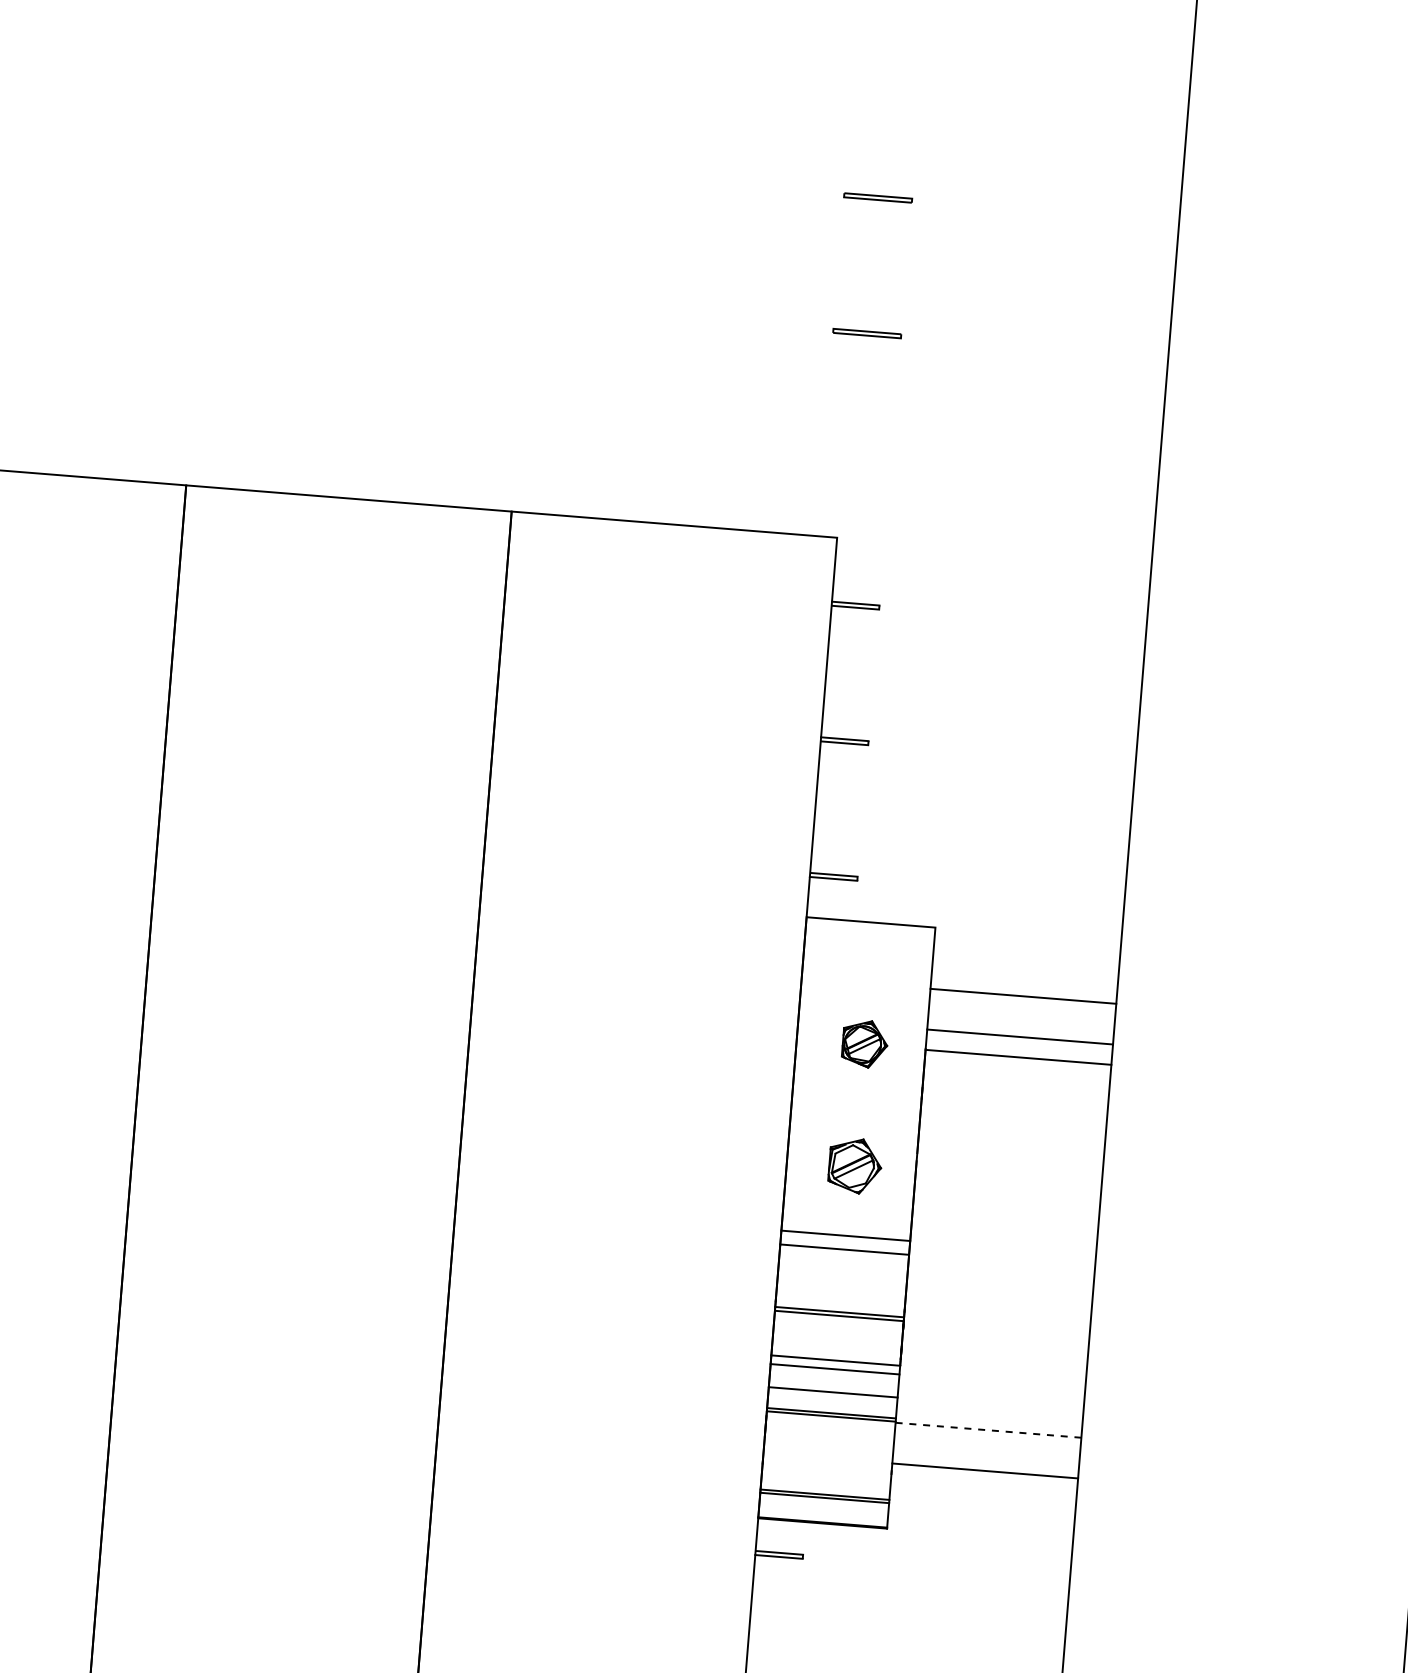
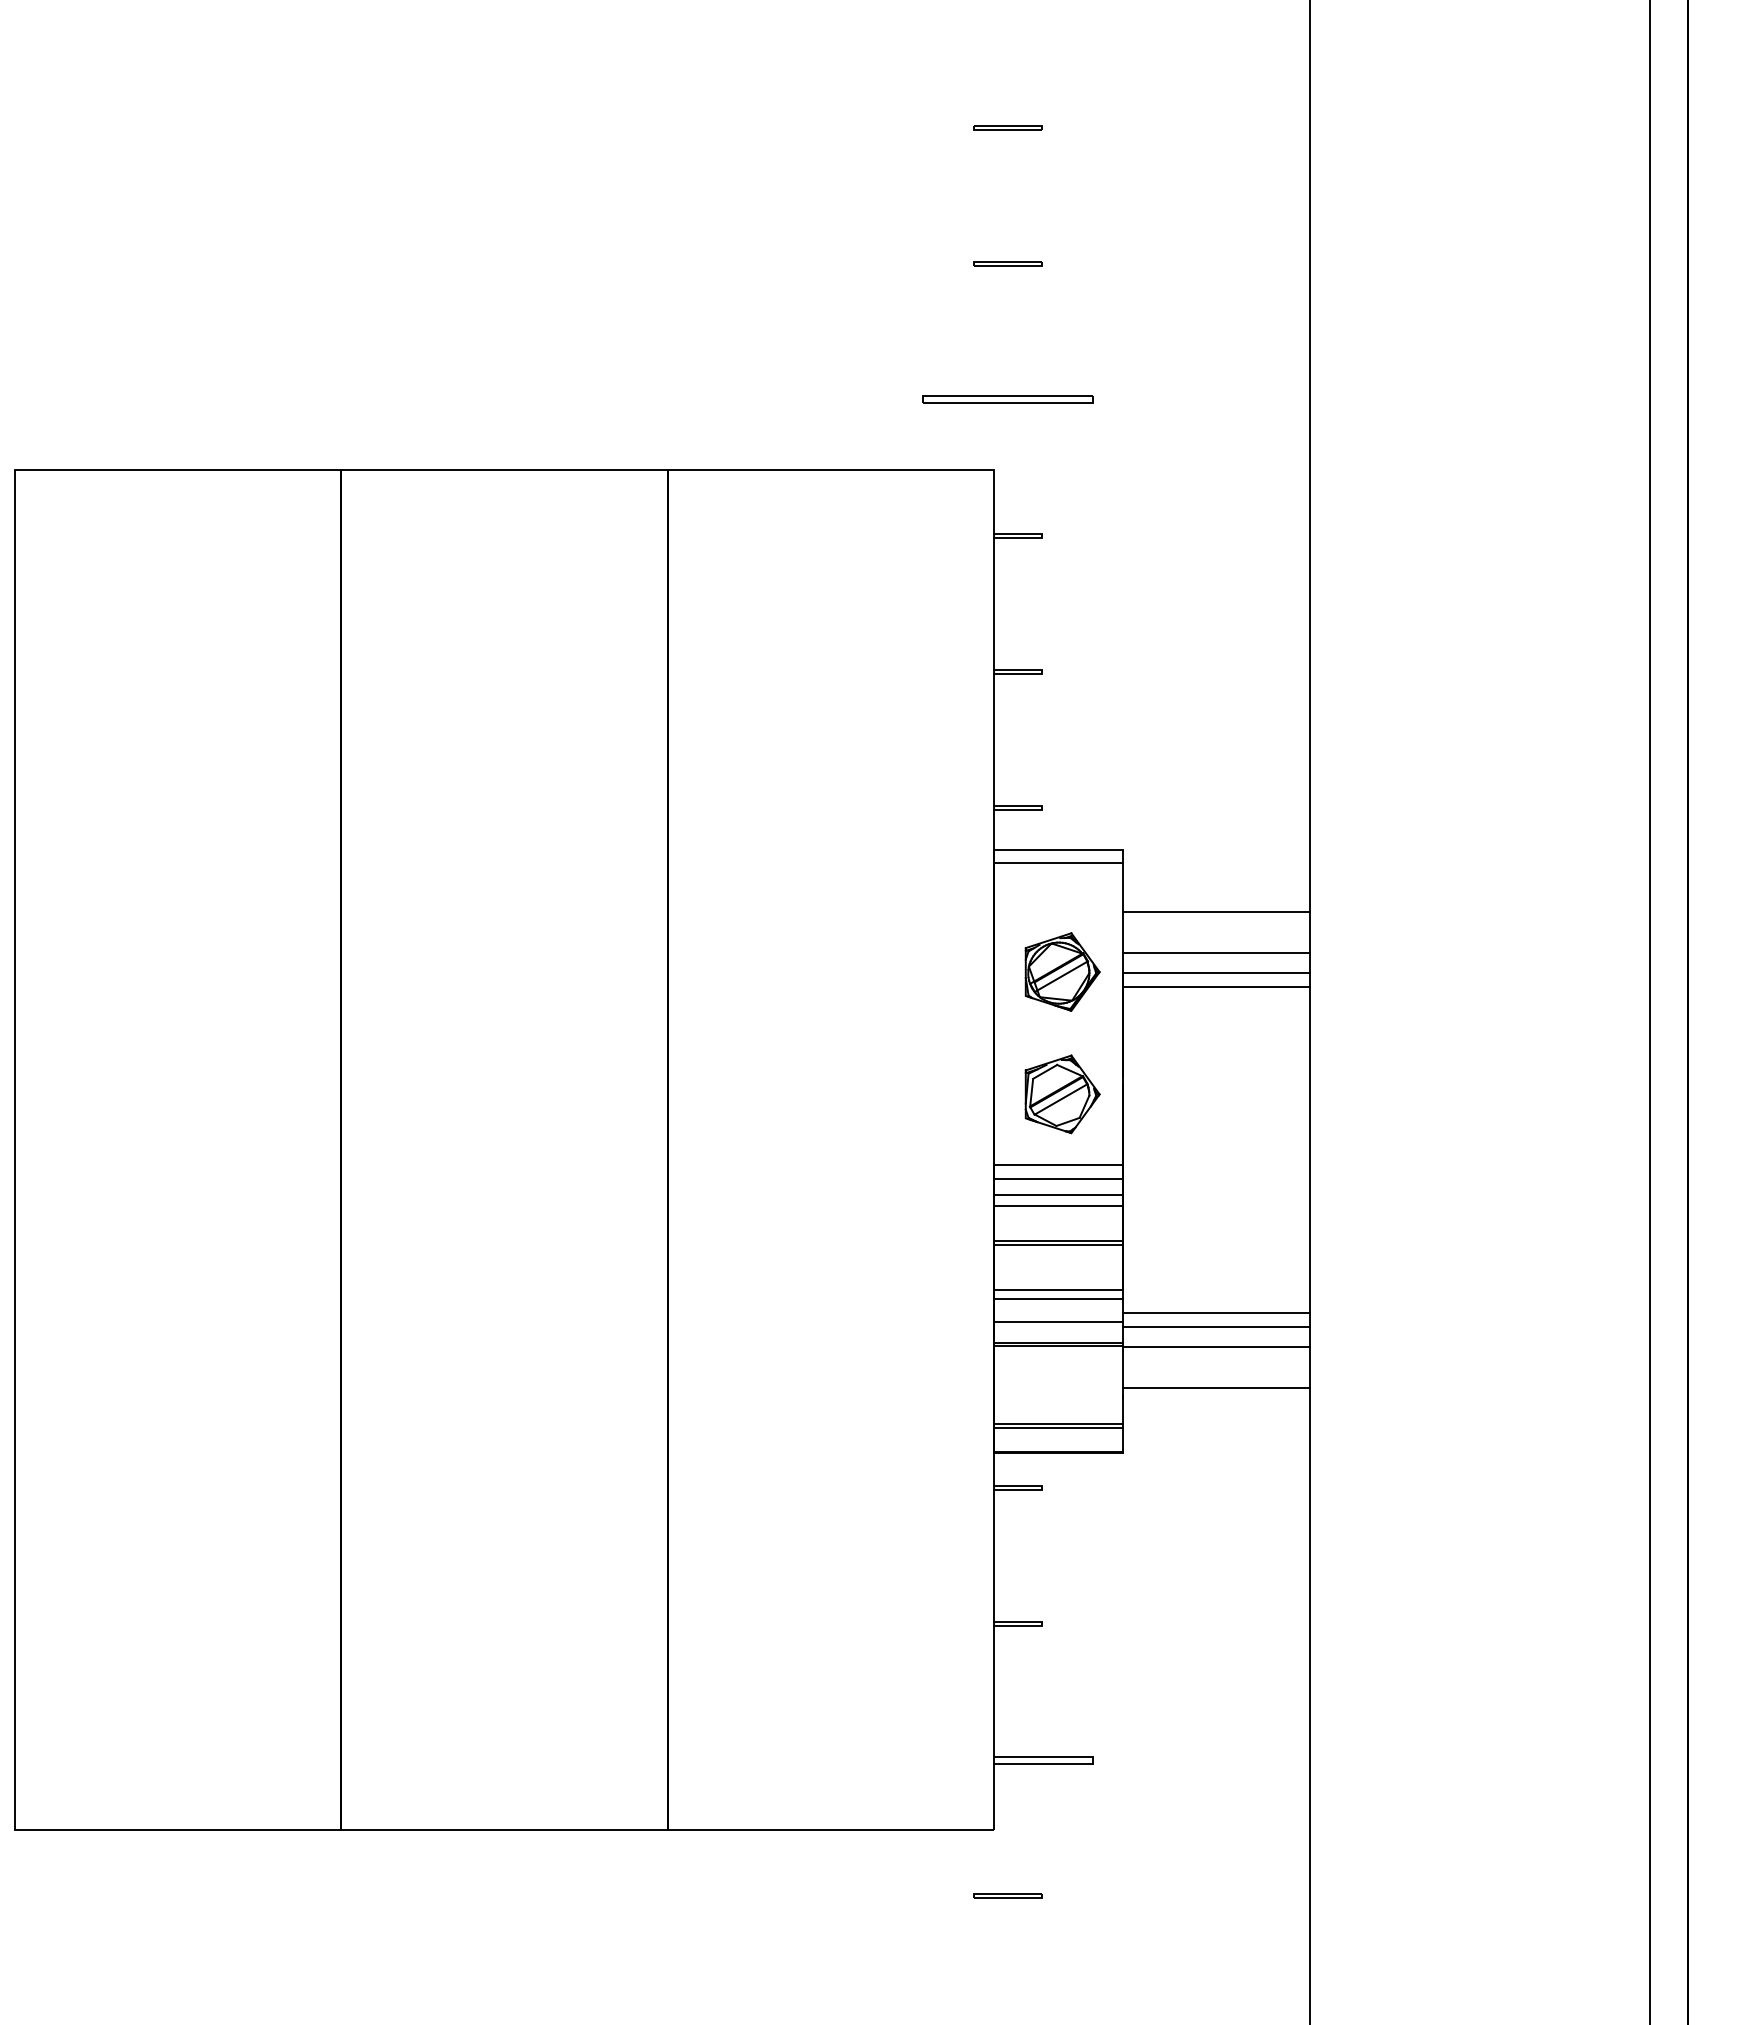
part: (856, 468) -> (1007, 399), added
line: (869, 935) -> (1058, 863), added
part: (864, 1043) -> (1062, 971), size x1.67
line: (1017, 1070) -> (1216, 986), added
part: (855, 1166) -> (1062, 1094), size x1.43
line: (843, 1266) -> (1058, 1195), added
line: (842, 1276) -> (1058, 1205), added
line: (991, 1396) -> (1216, 1313), added
line: (990, 1409) -> (1216, 1326), added
line: (989, 1430) -> (1217, 1347), dashed -> solid

